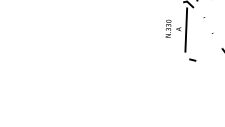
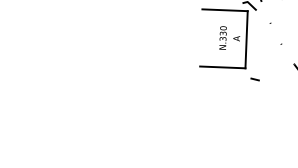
line: (169, 7) -> (224, 9), added
line: (168, 50) -> (223, 66), added

